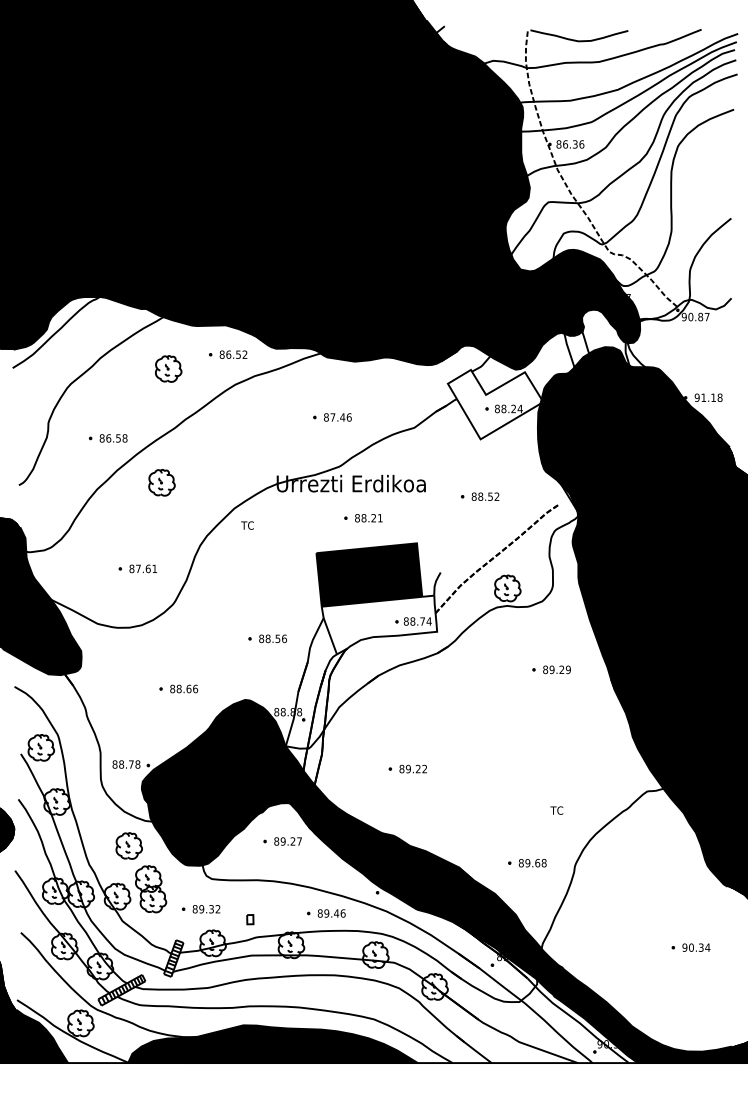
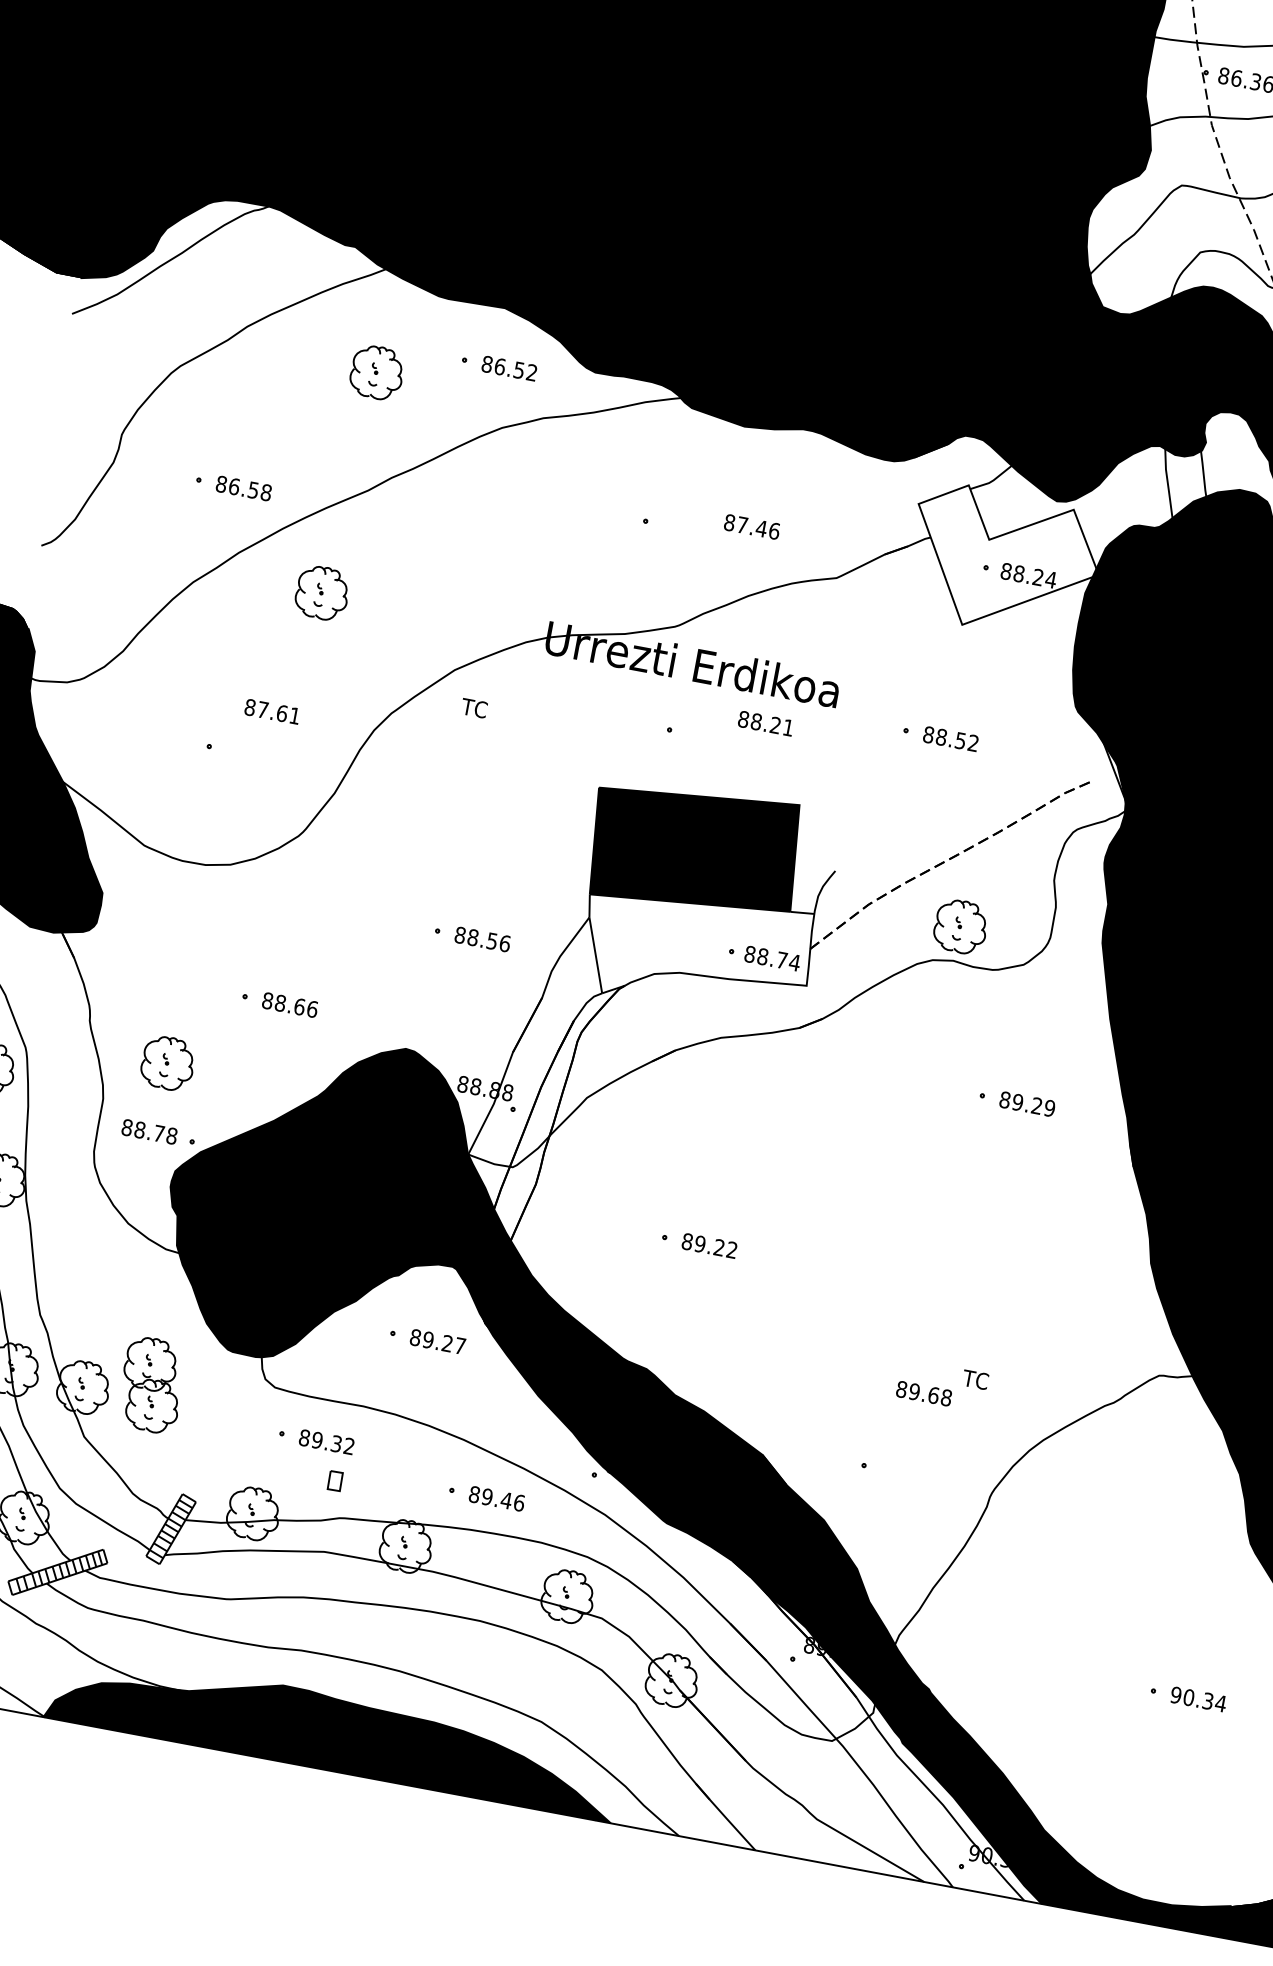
text: (337, 417) -> (751, 526), moved
text: (368, 518) -> (765, 724), moved
text: (143, 568) -> (272, 710), moved
part: (128, 845) -> (166, 1062), moved
text: (532, 863) -> (923, 1394), moved
part: (201, 909) -> (316, 1440), moved

